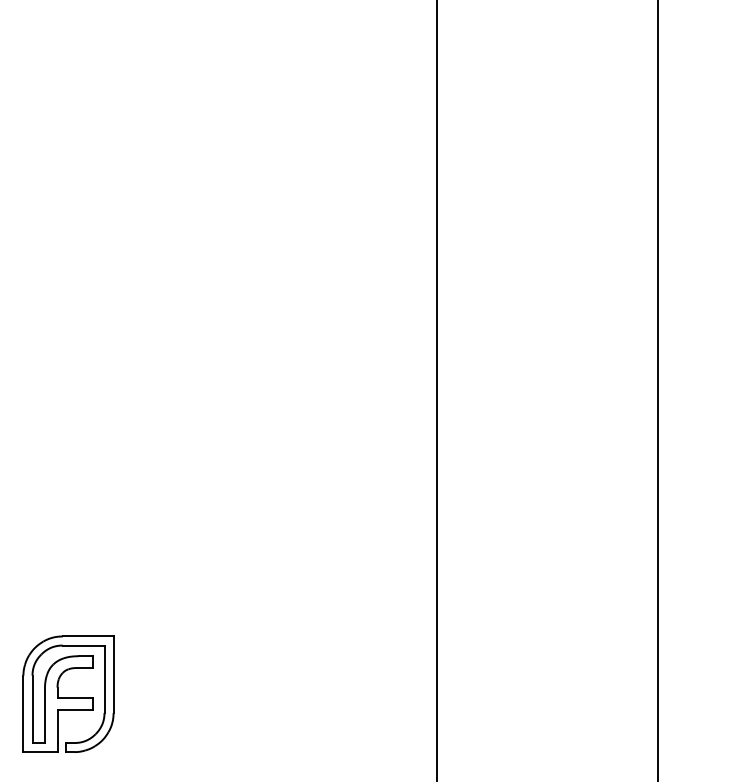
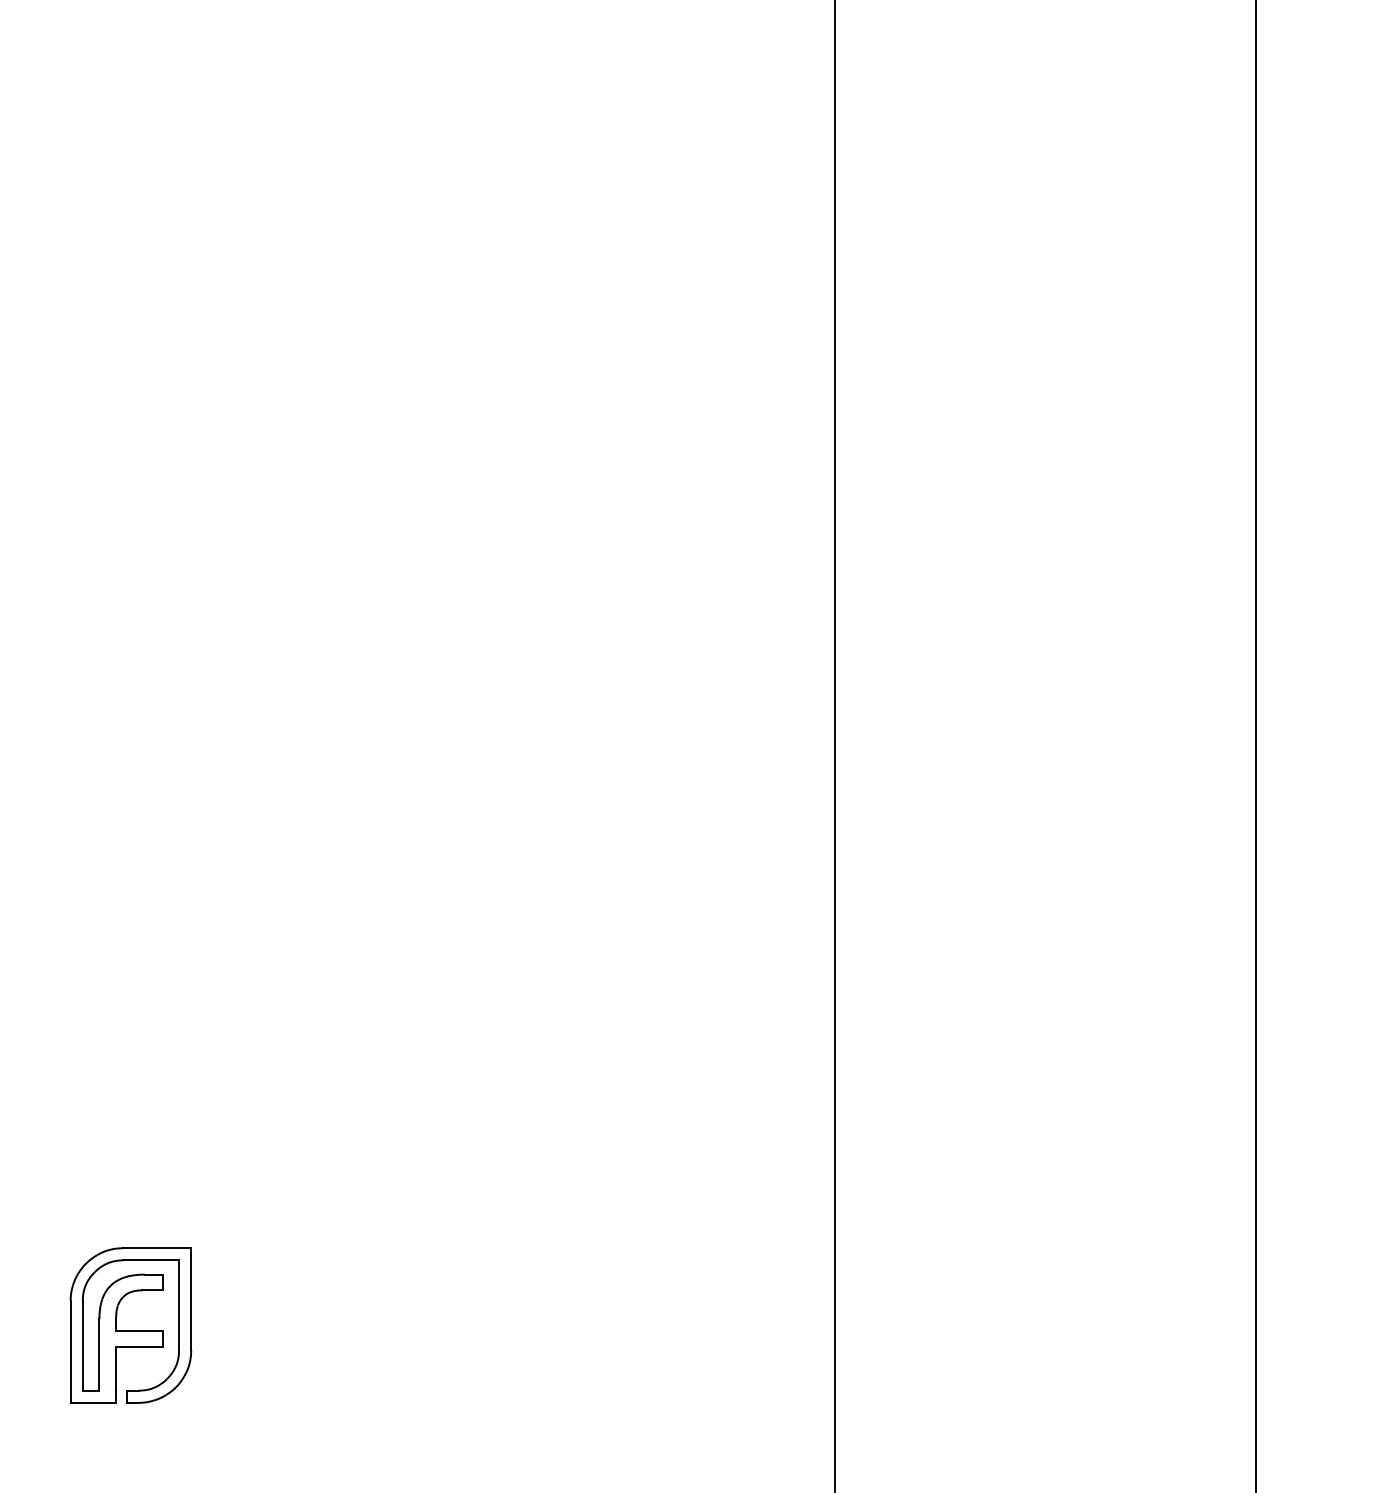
part: (68, 693) -> (130, 1324), size x0.7

